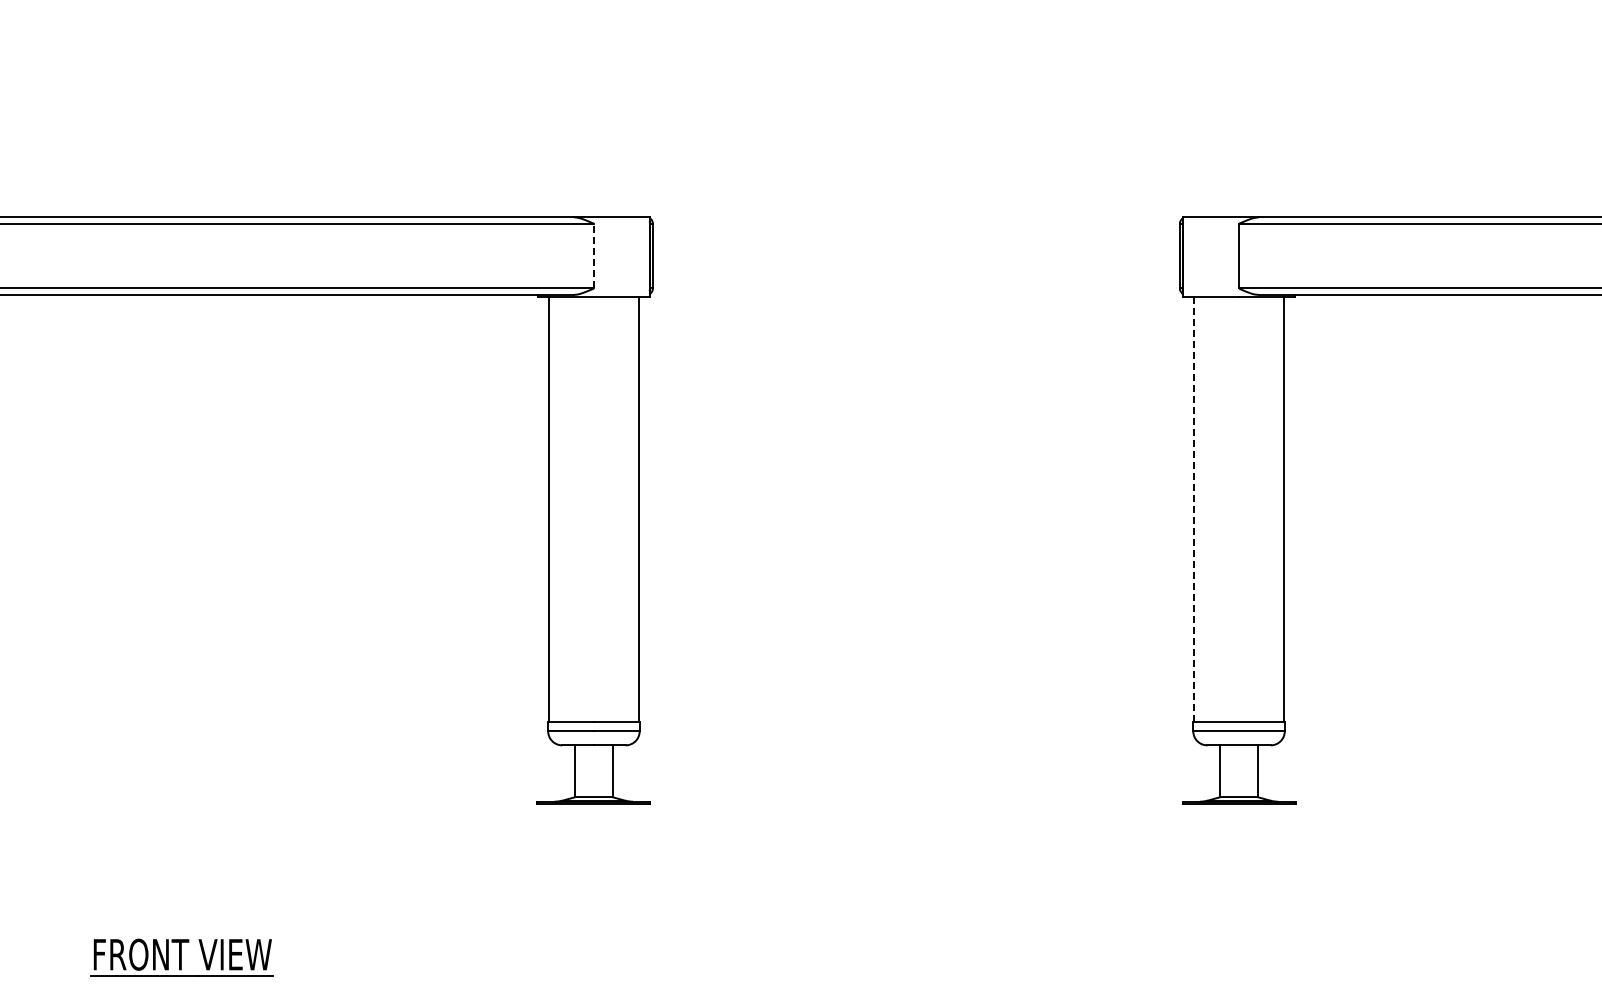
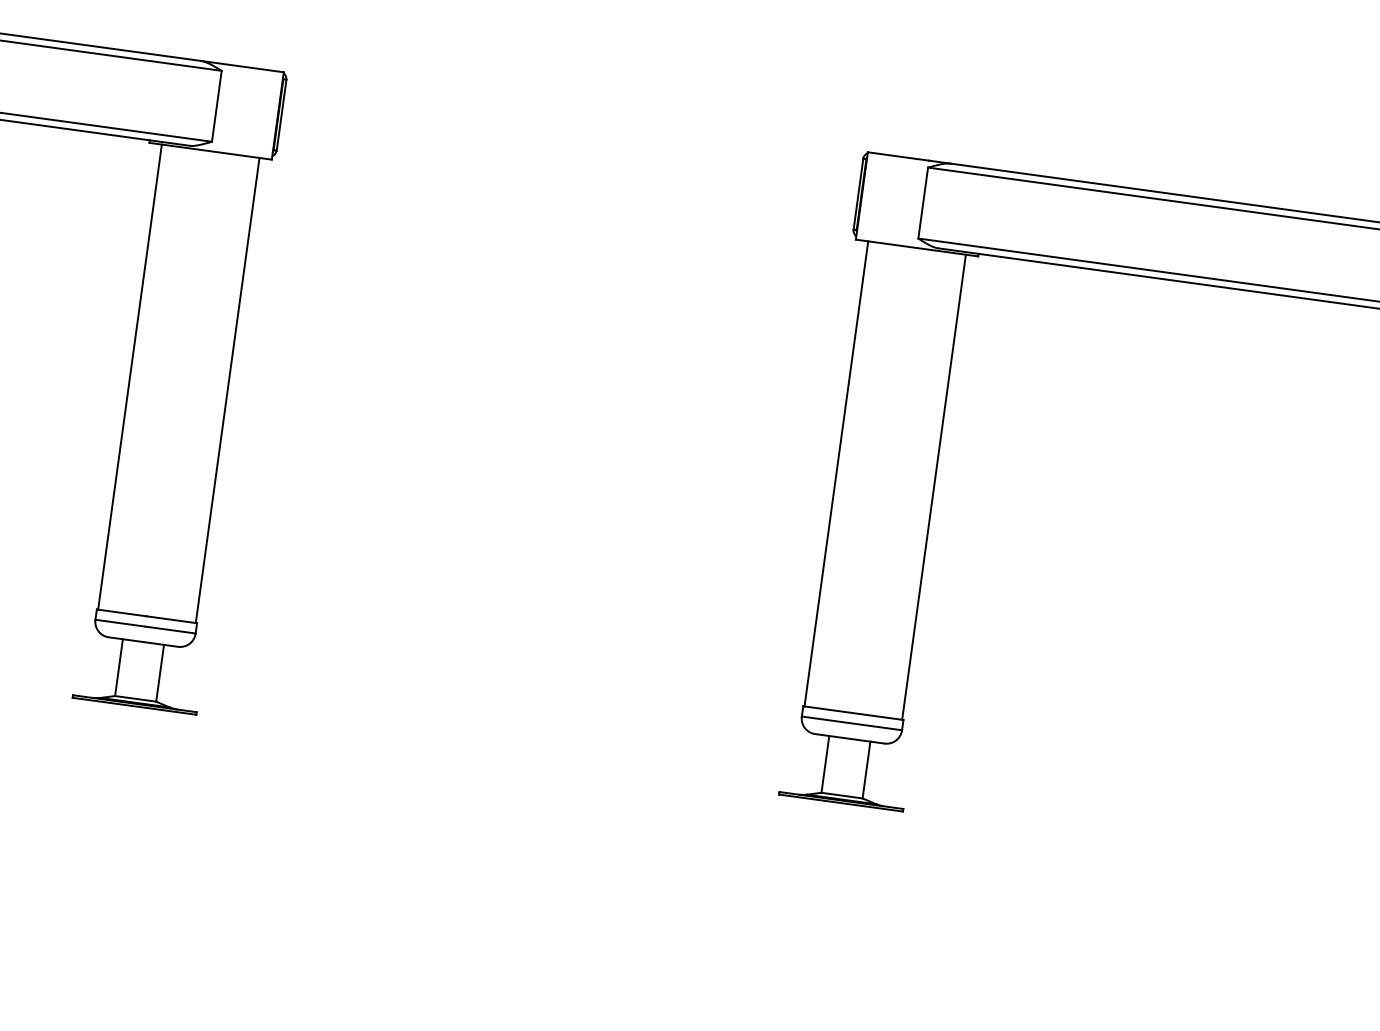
line: (593, 255) -> (216, 105), dashed -> solid
line: (1194, 510) -> (836, 474), dashed -> solid

